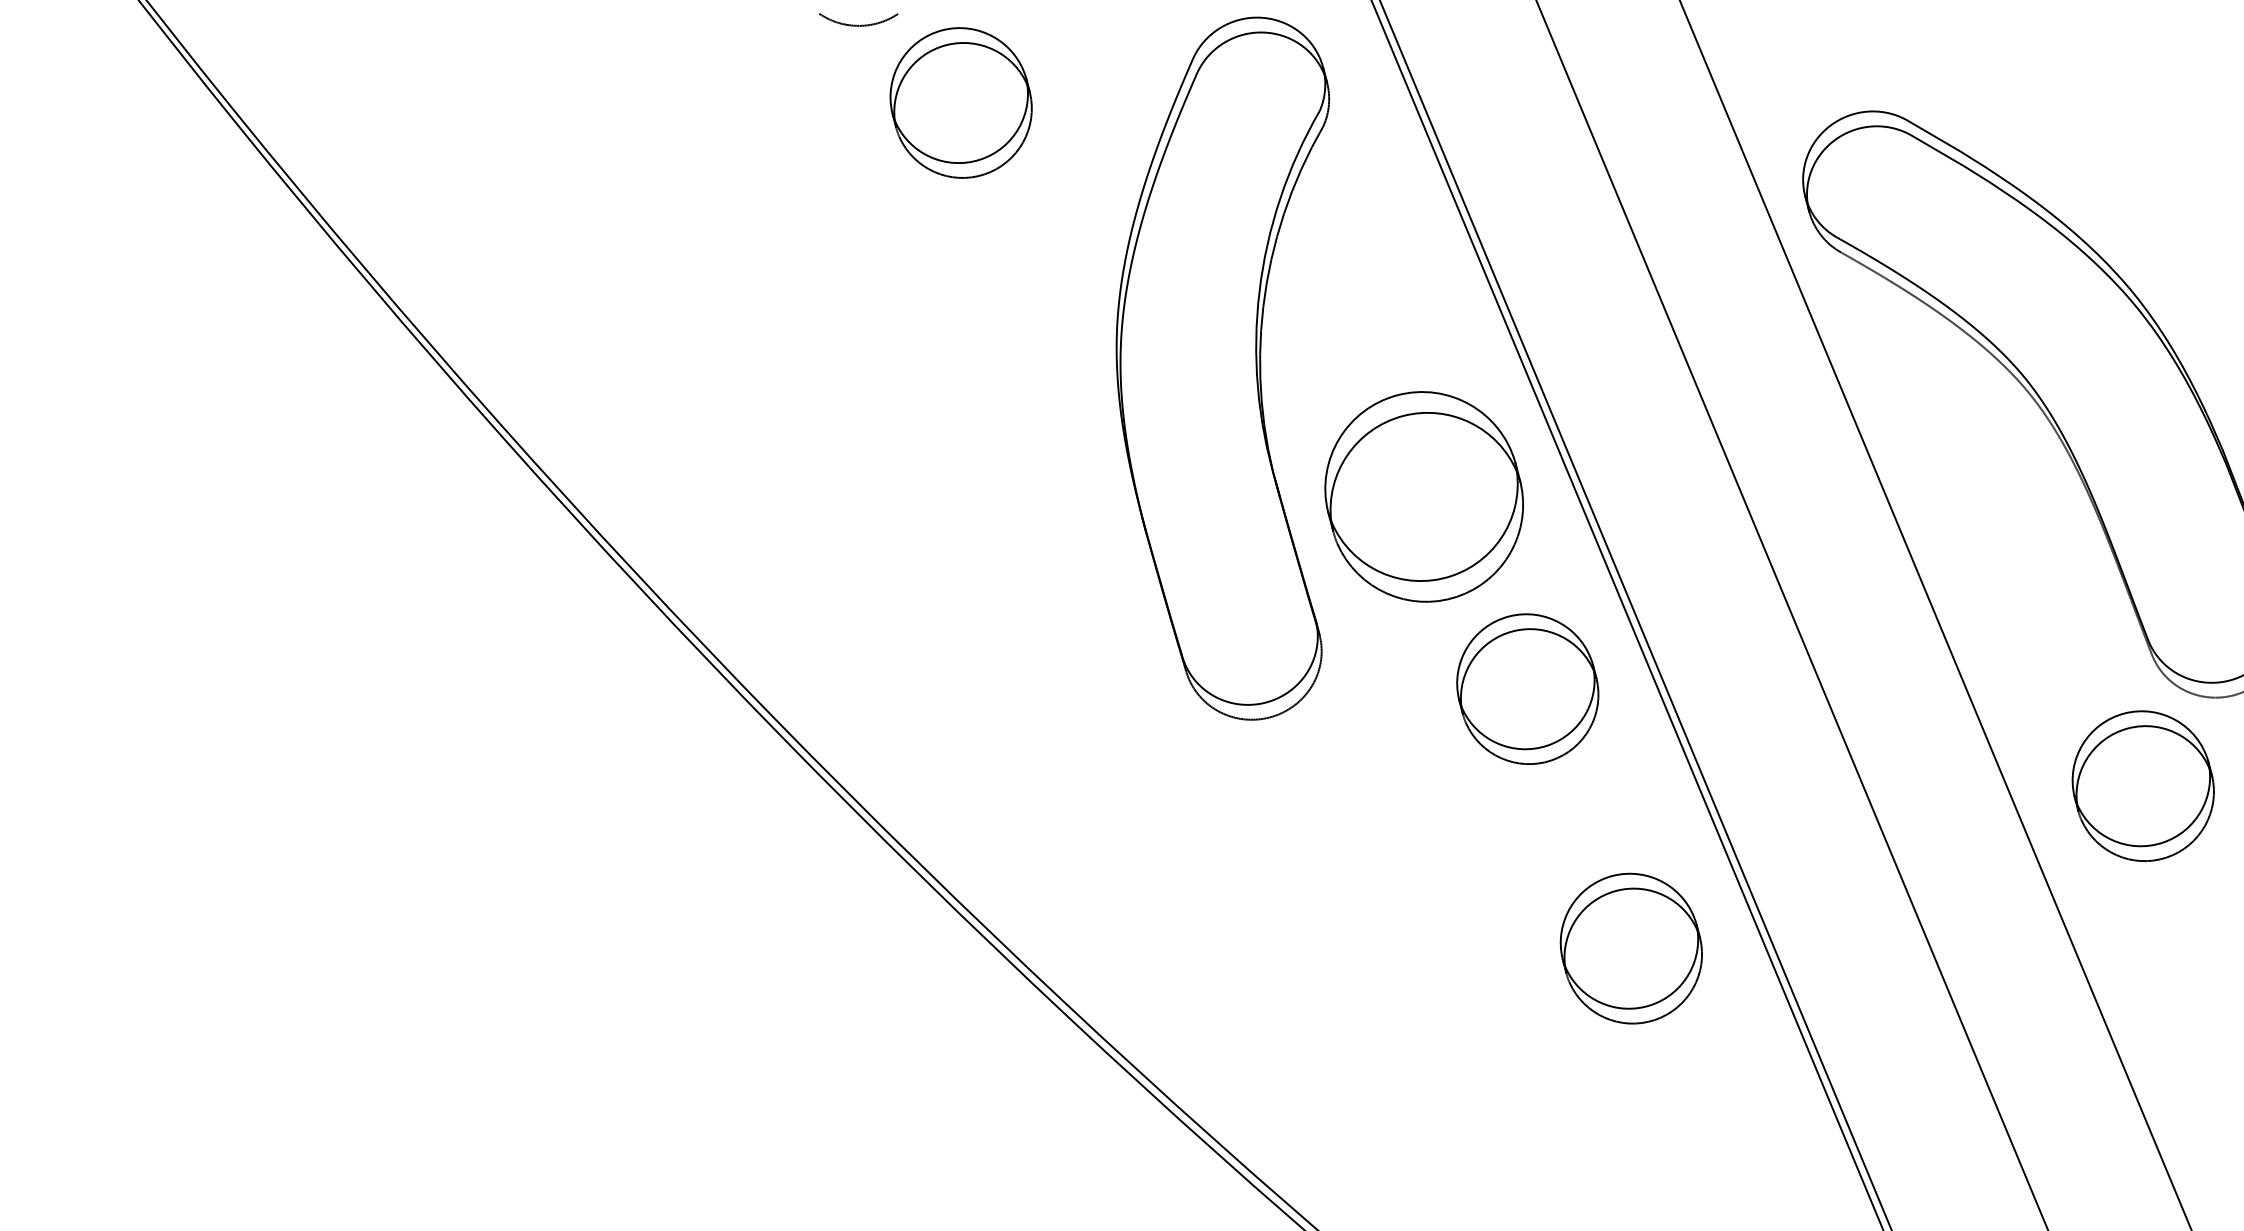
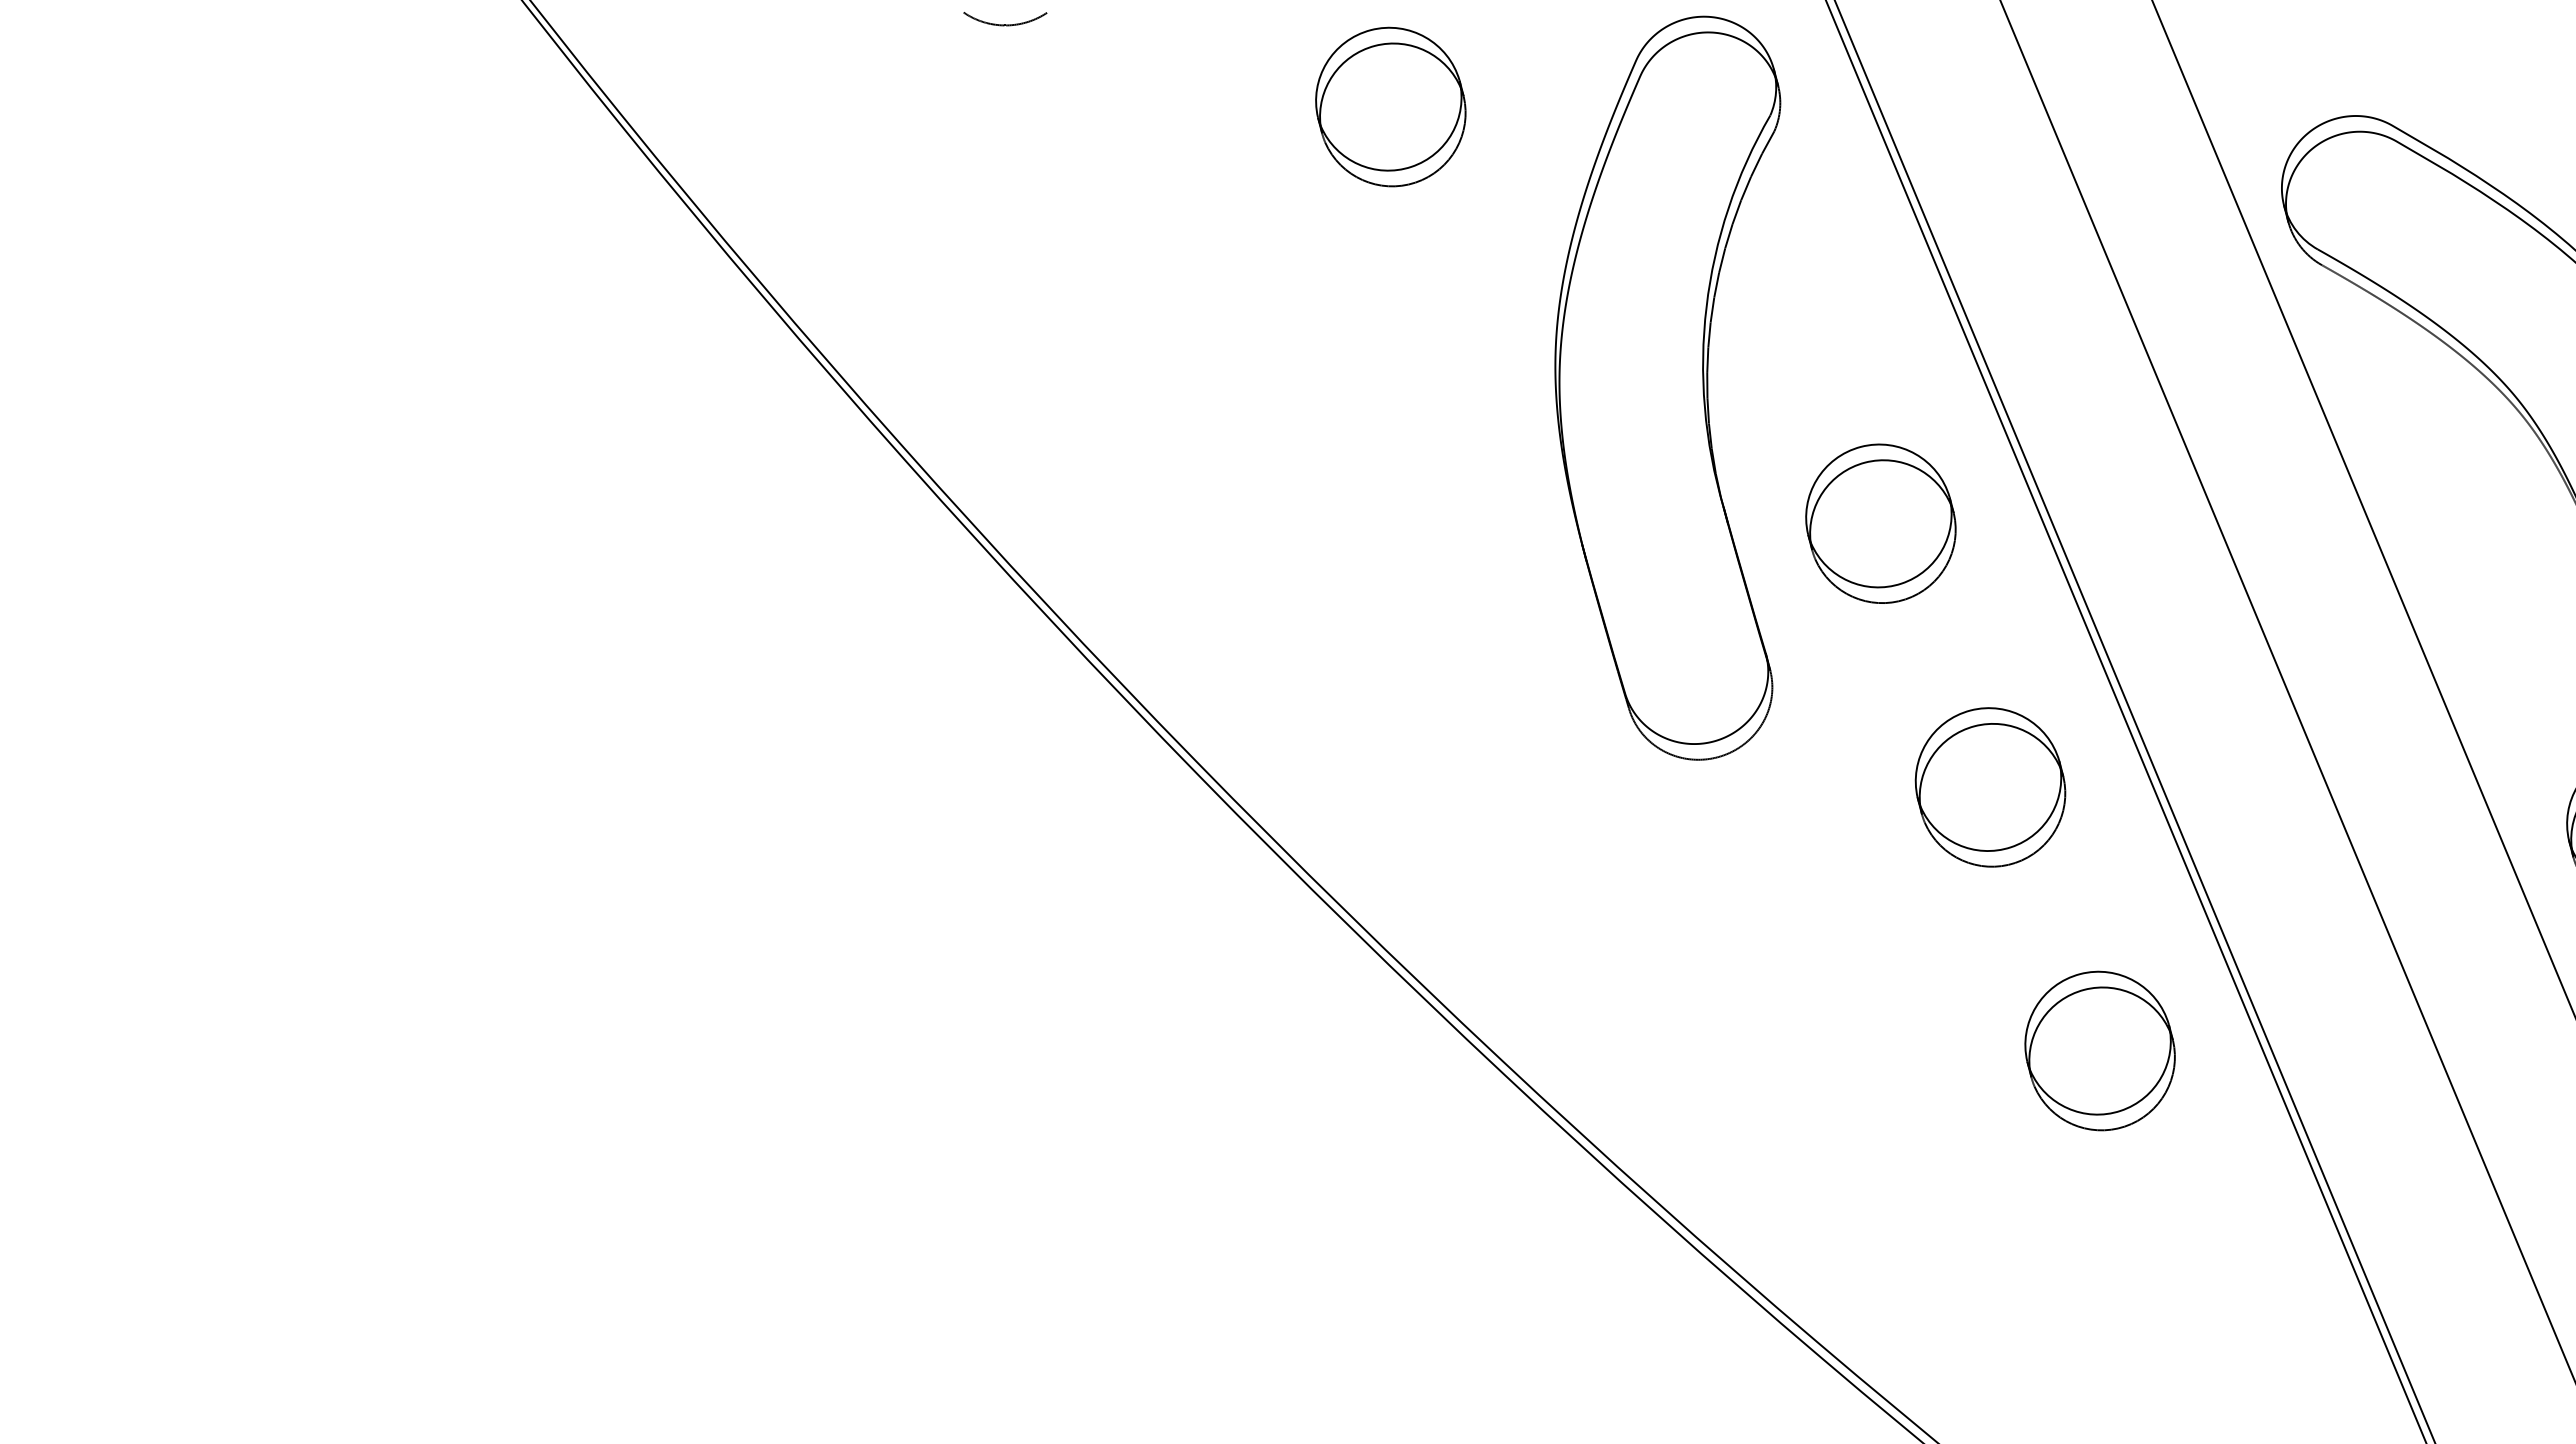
curve: (858, 24) -> (1005, 24), moved
part: (1423, 496) -> (1880, 523), size x0.71
part: (1527, 689) -> (1990, 787), moved
part: (1630, 948) -> (2099, 1050), moved

